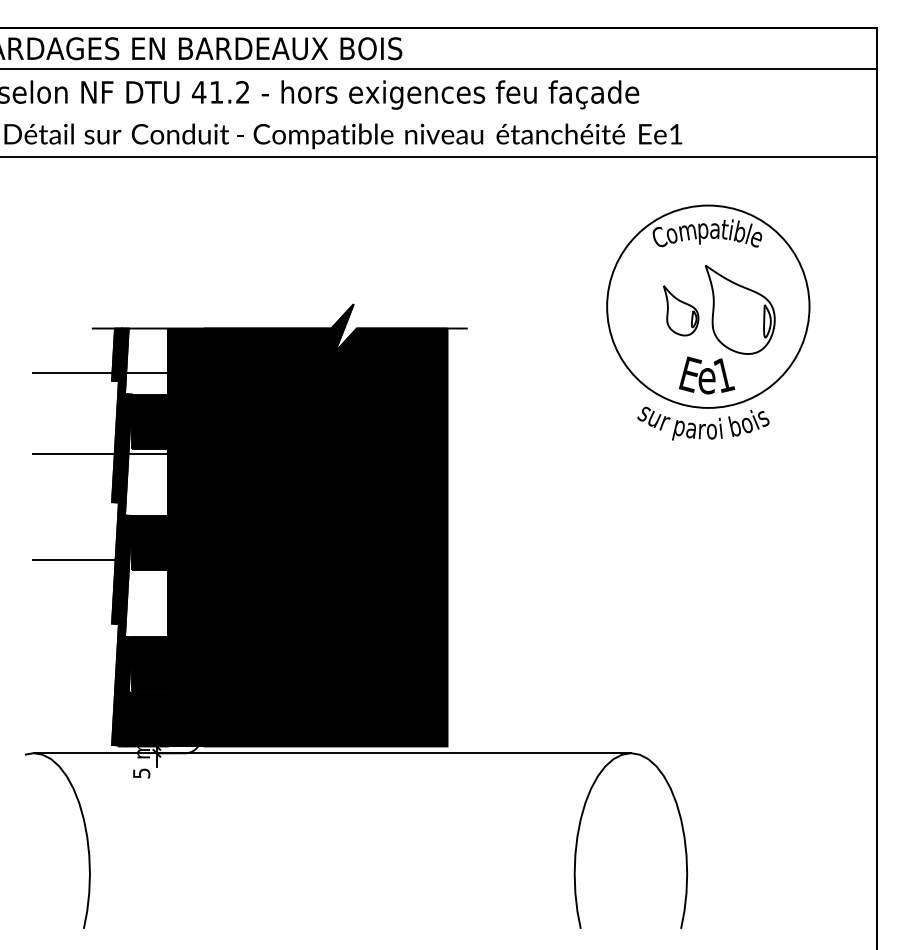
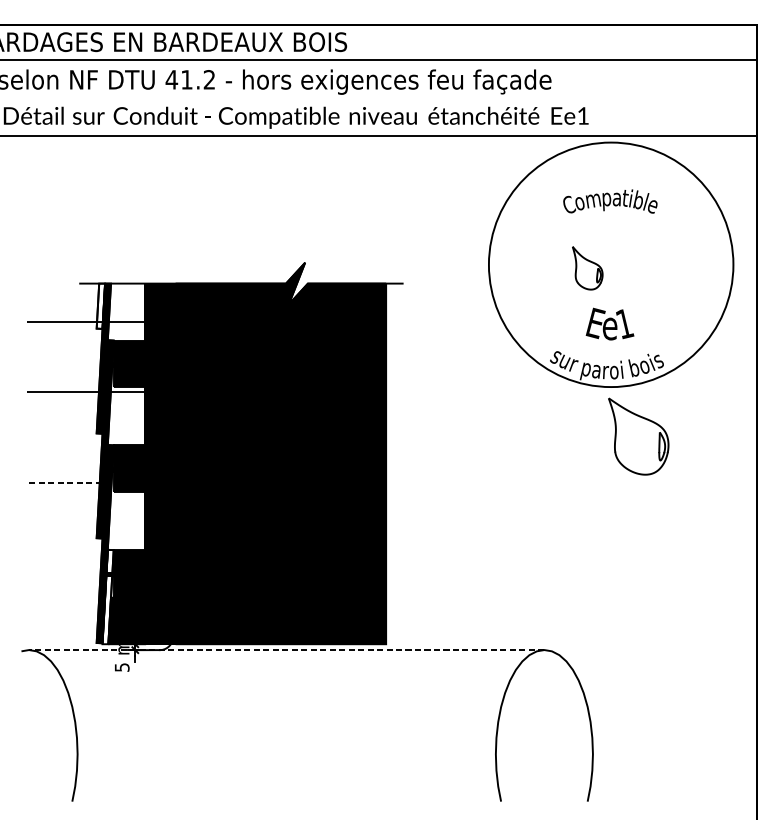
circle: (708, 306) -> (611, 264), size x1.4
part: (739, 309) -> (638, 436), moved
fill: (116, 354) -> (100, 306), removed
line: (73, 559) -> (63, 482), solid -> dashed
fill: (124, 691) -> (107, 596), removed
line: (332, 753) -> (286, 650), solid -> dashed

